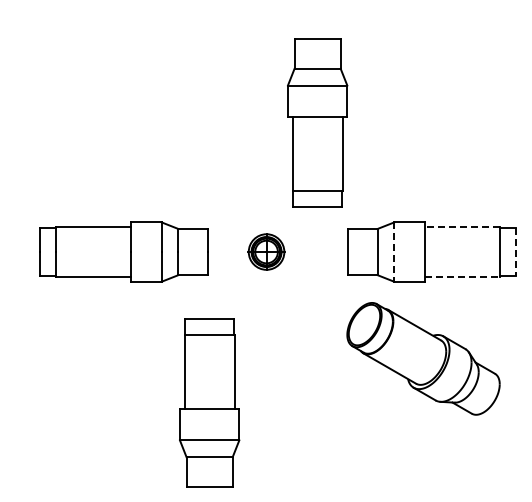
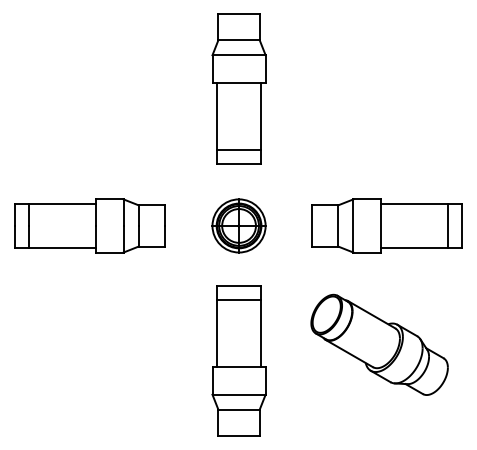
part: (317, 122) -> (238, 88), moved
line: (462, 227) -> (414, 203), dashed -> solid
part: (123, 251) -> (89, 225), moved
part: (266, 251) -> (238, 225), size x1.67
line: (394, 252) -> (353, 226), dashed -> solid
line: (516, 252) -> (462, 226), dashed -> solid
line: (463, 277) -> (415, 248), dashed -> solid
part: (423, 358) -> (379, 344), moved
part: (209, 402) -> (238, 360), moved

